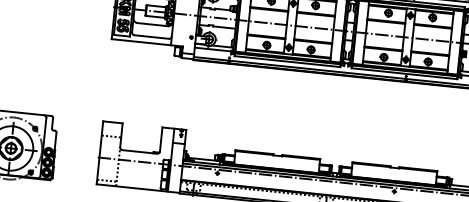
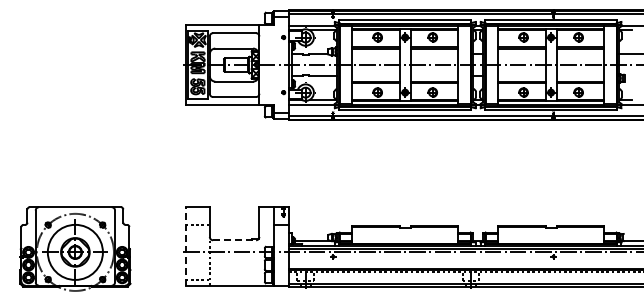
line: (99, 152) -> (185, 245), solid -> dashed
line: (140, 152) -> (235, 240), solid -> dashed

